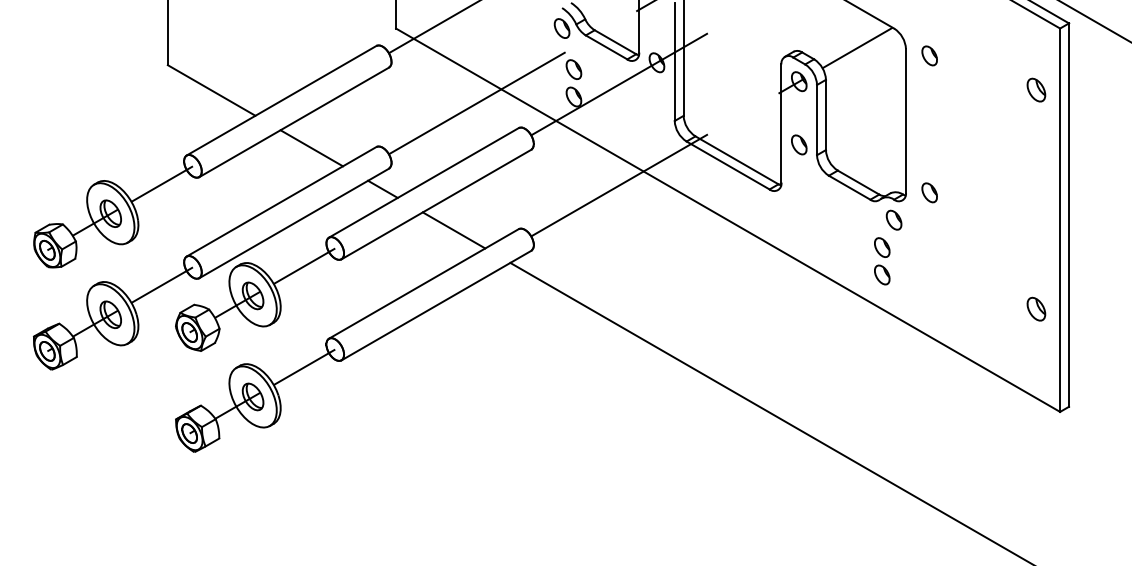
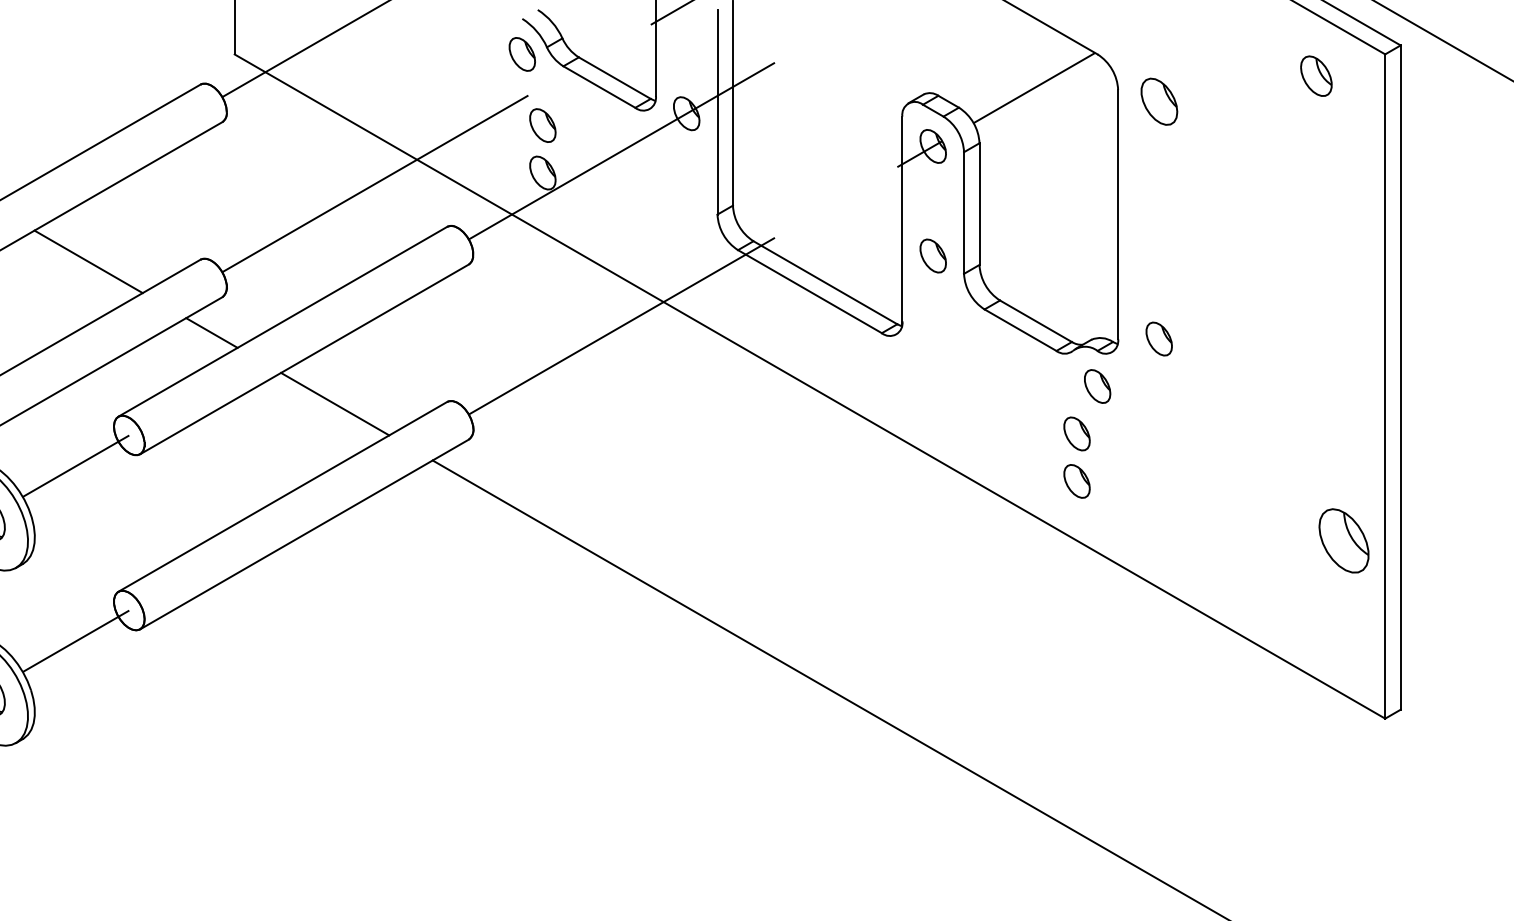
part: (929, 55) -> (1158, 101), size x1.4
part: (1036, 89) -> (1316, 75), moved
part: (1036, 308) -> (1344, 539), size x1.6

